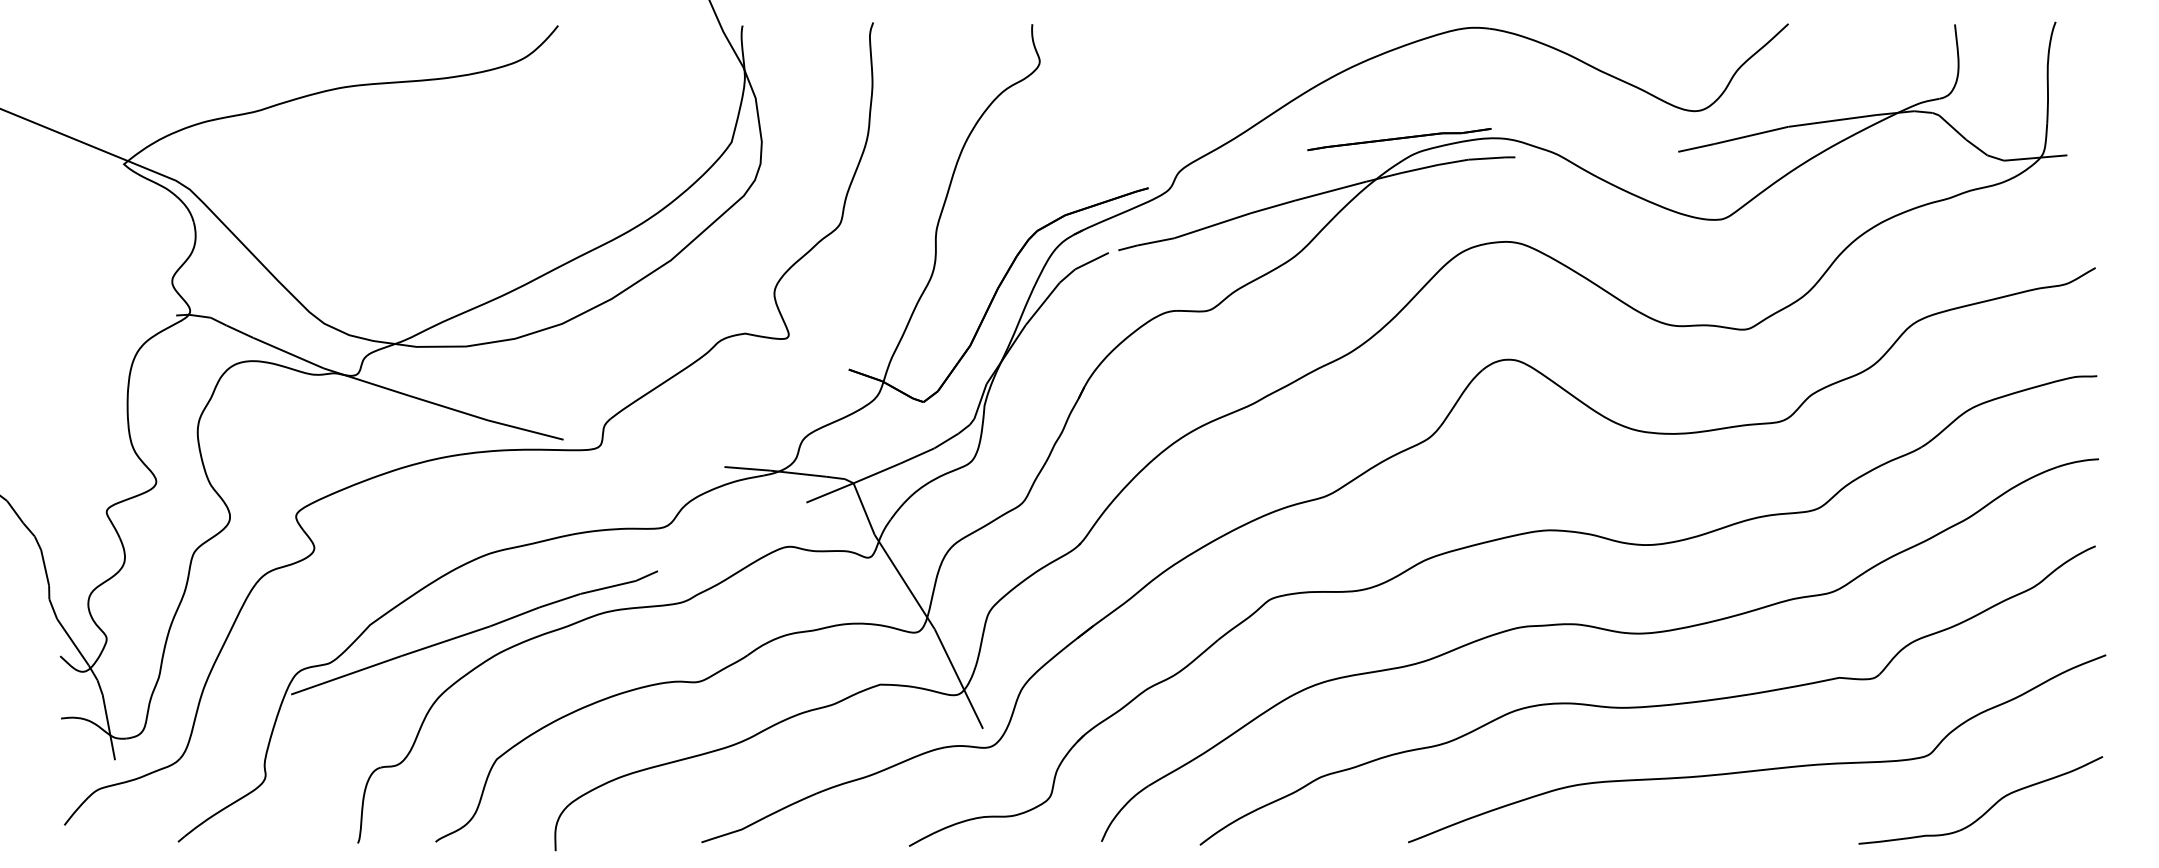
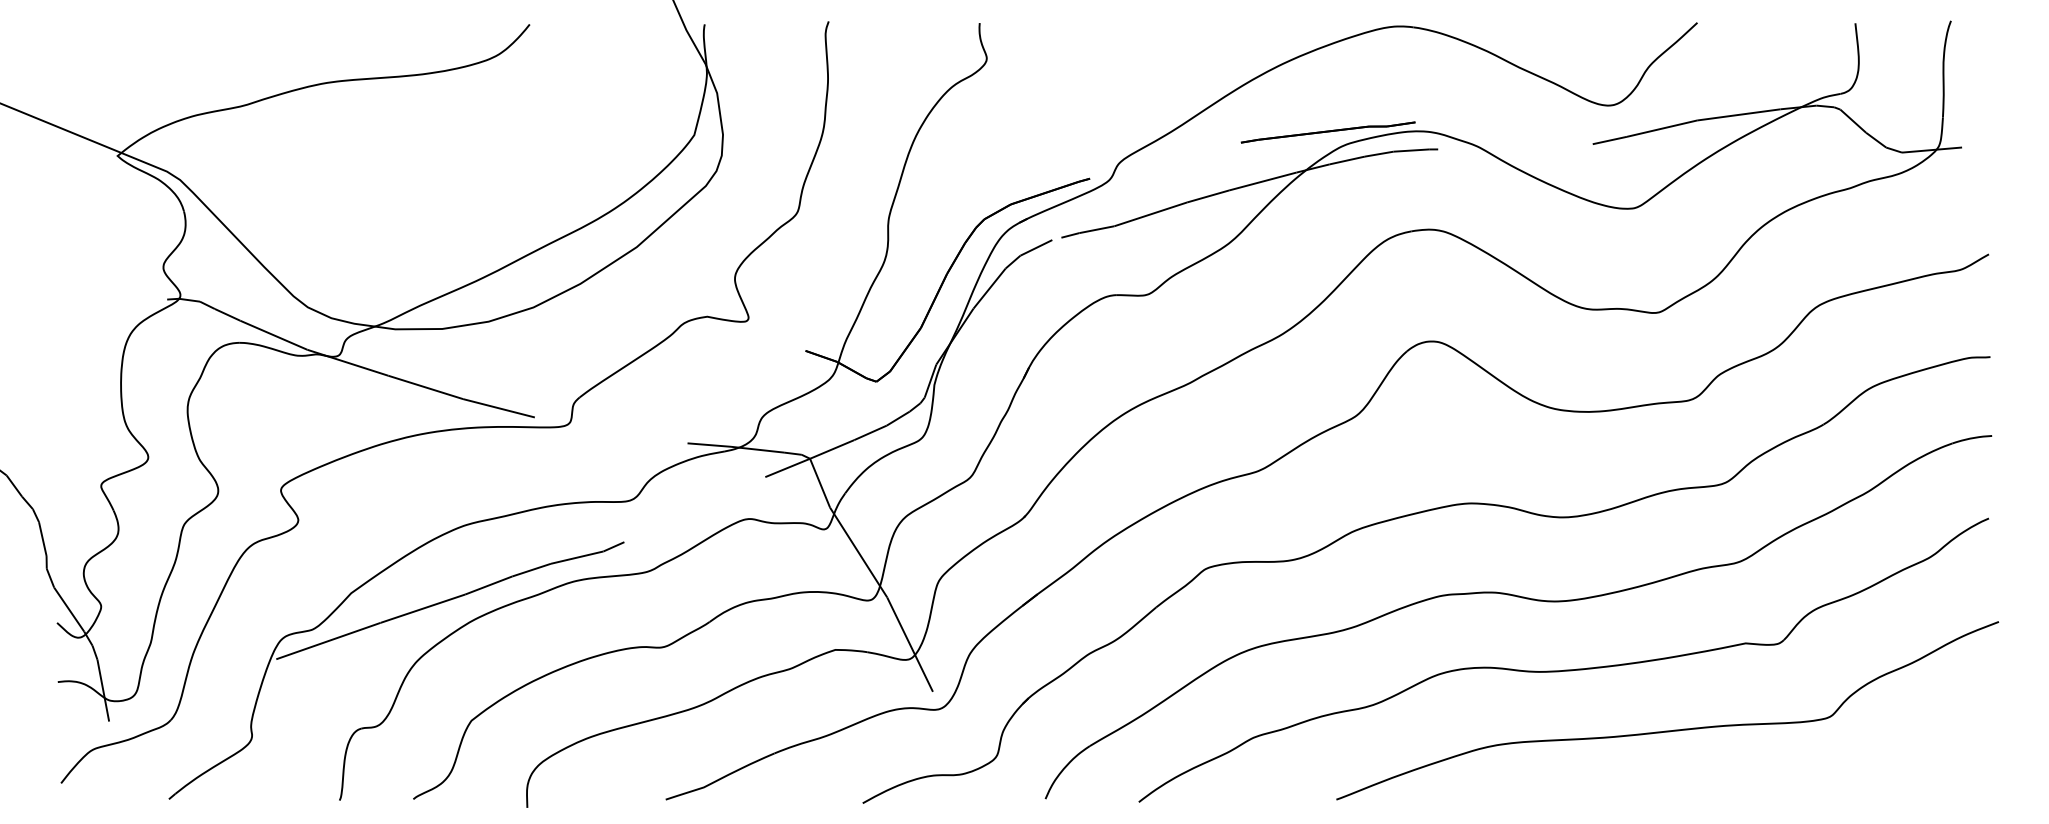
part: (1987, 809) -> (1886, 768), removed

